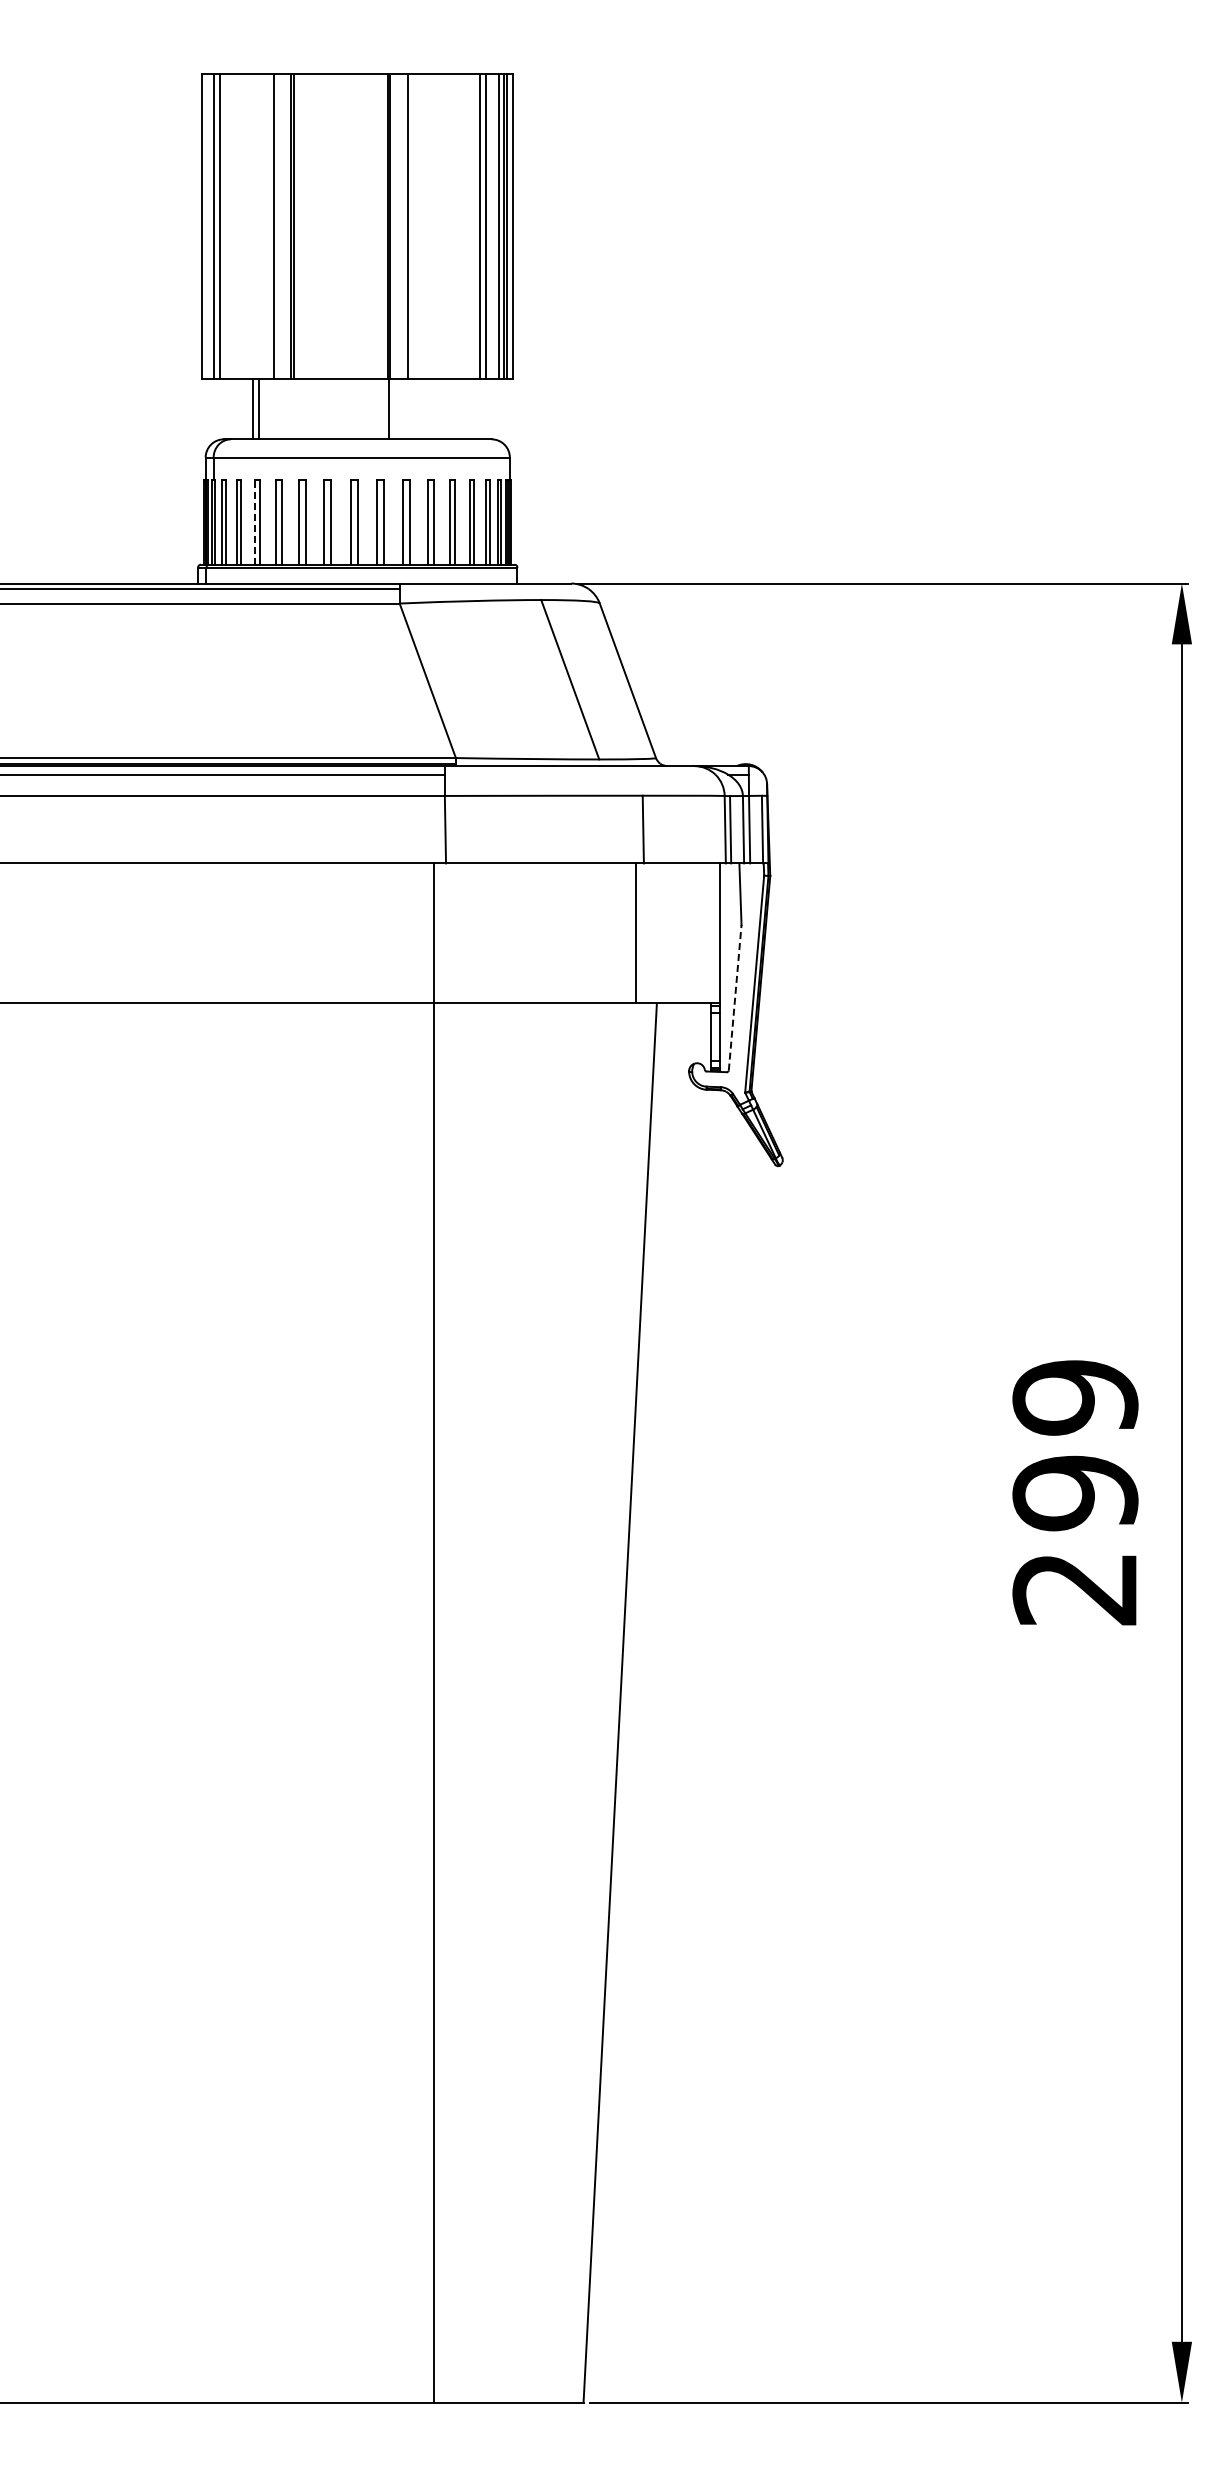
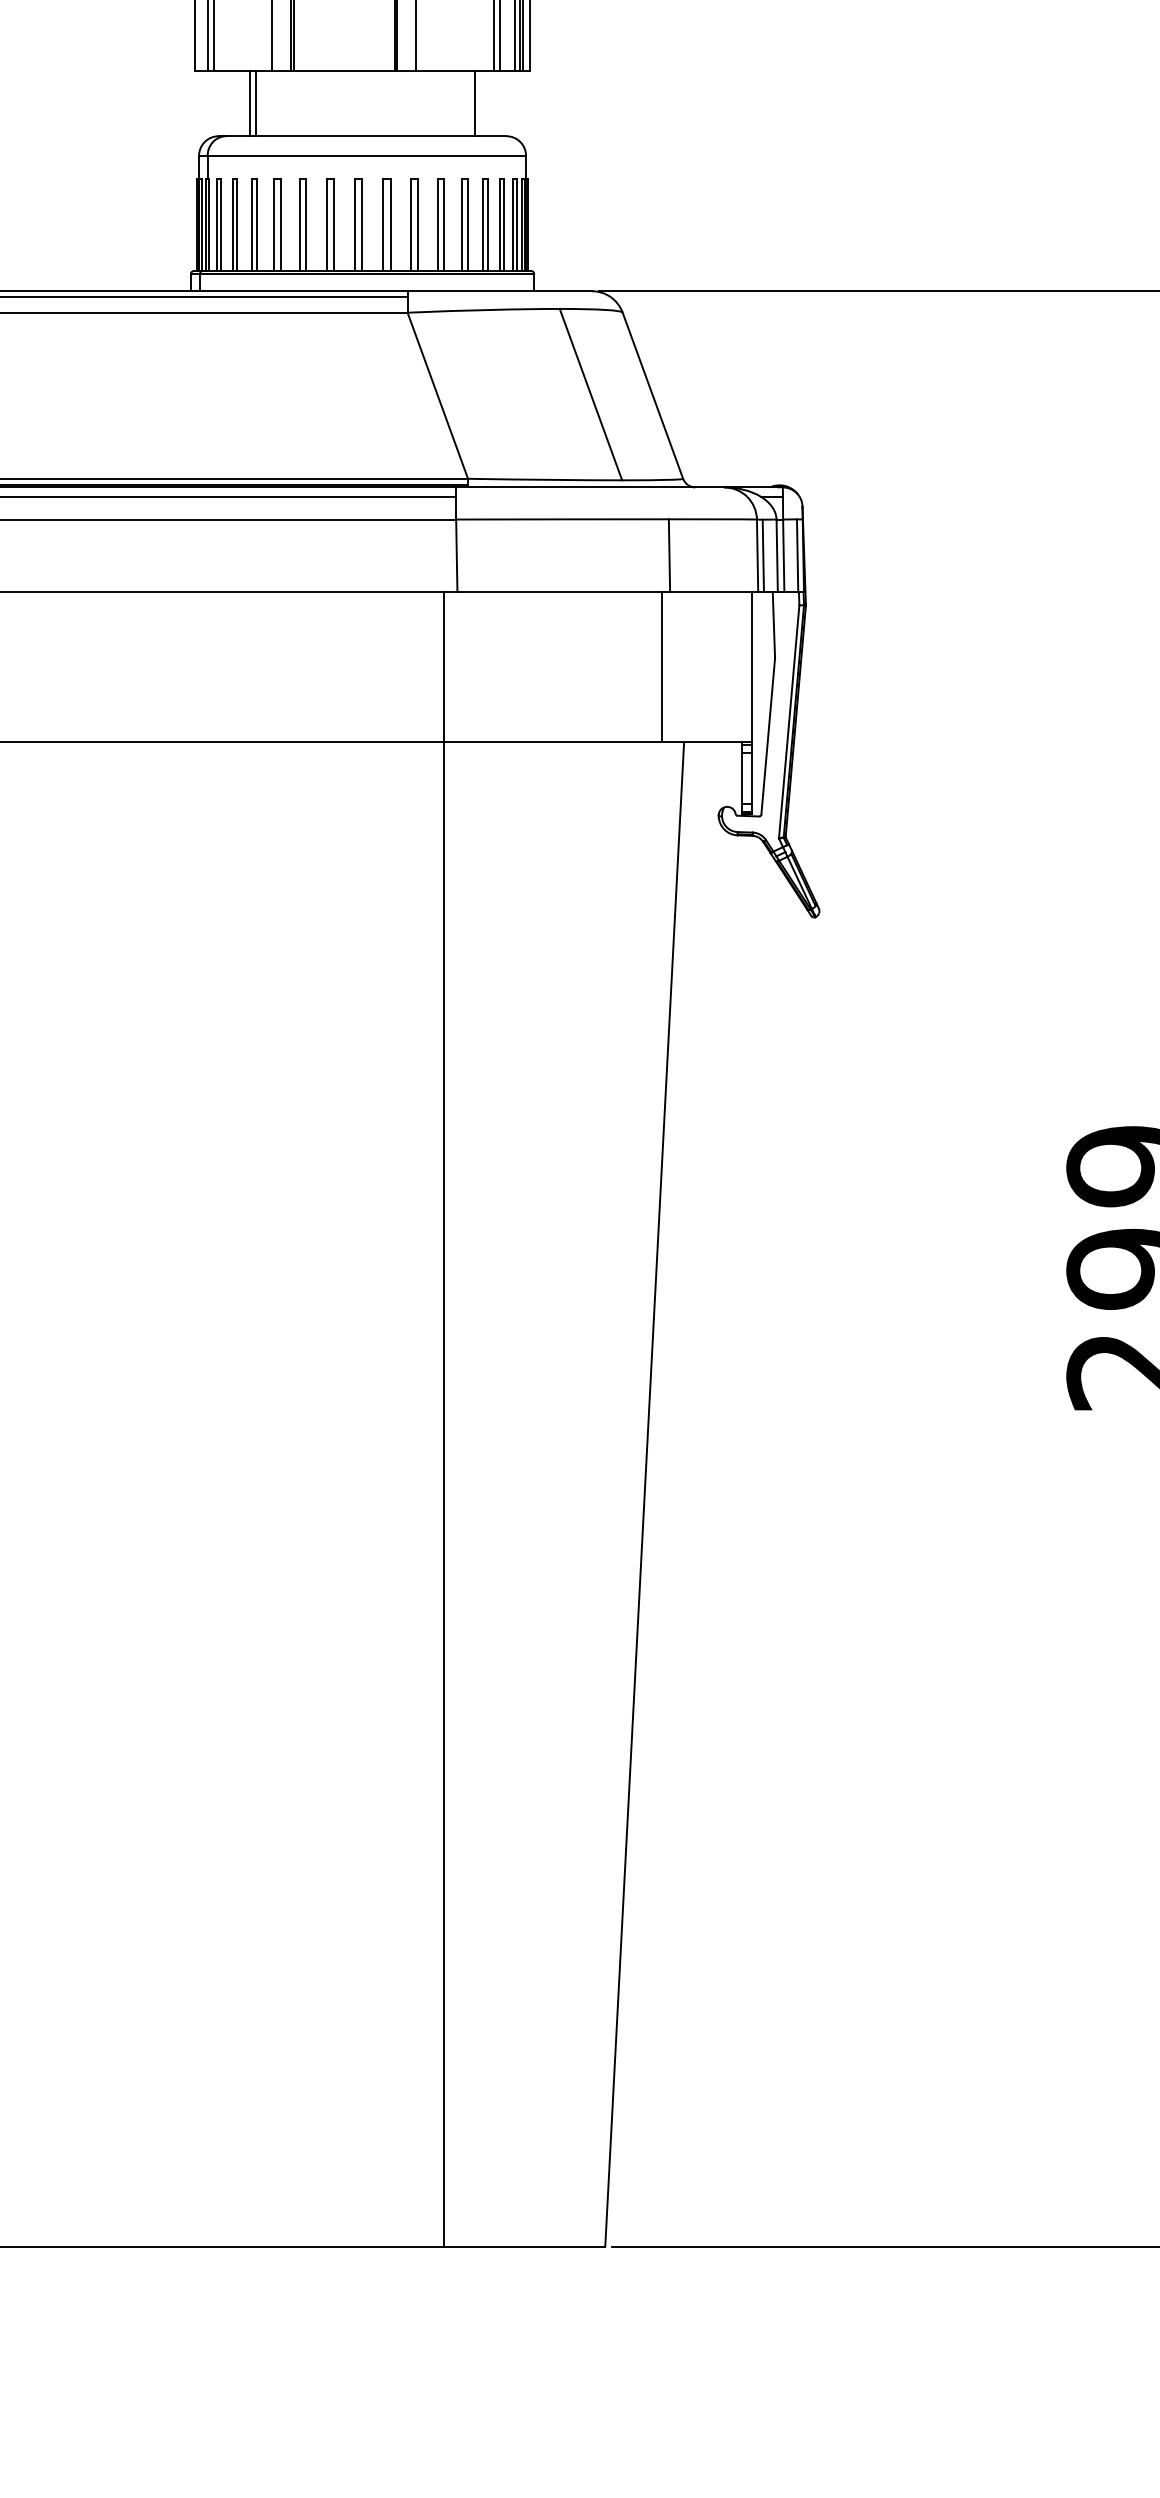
line: (389, 408) -> (475, 103), moved
line: (254, 522) -> (251, 225), dashed -> solid
line: (735, 997) -> (768, 736), dashed -> solid

